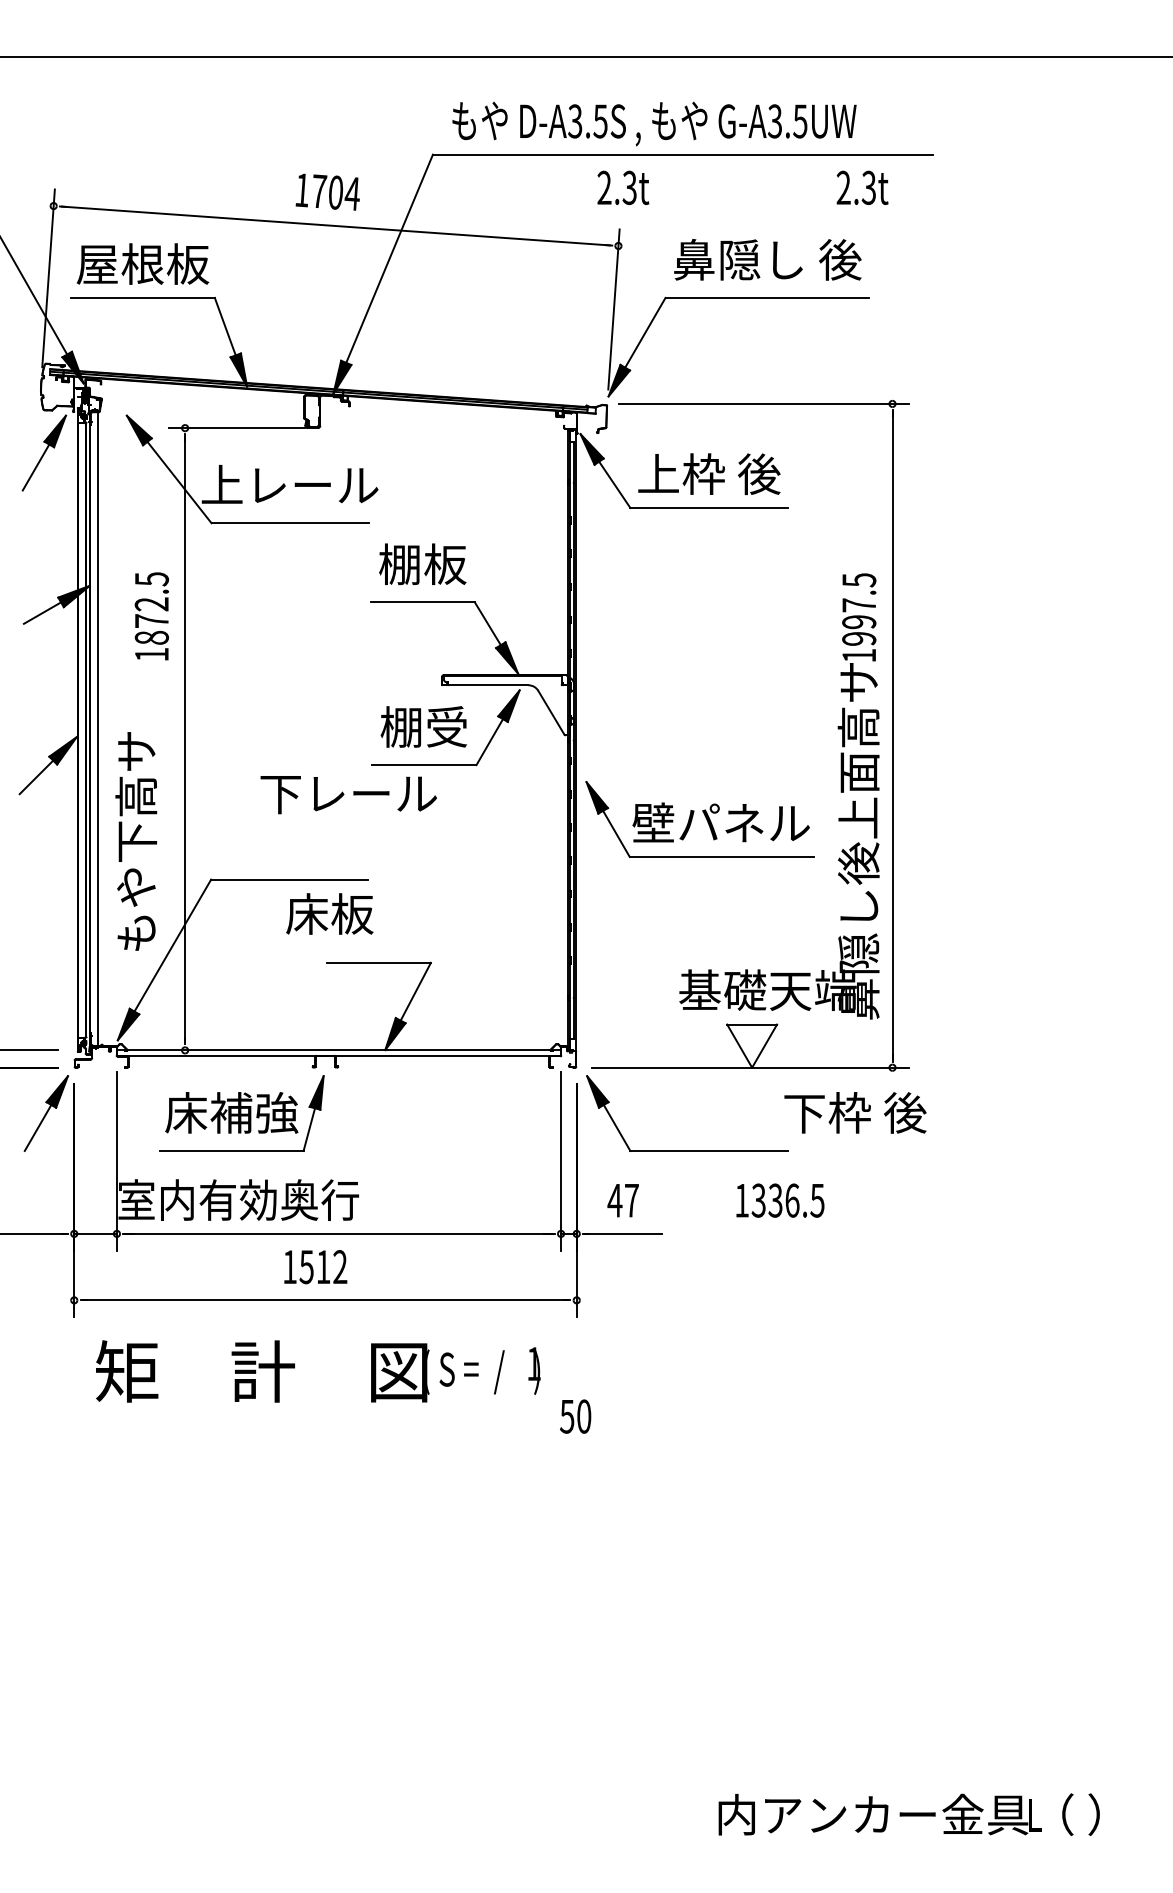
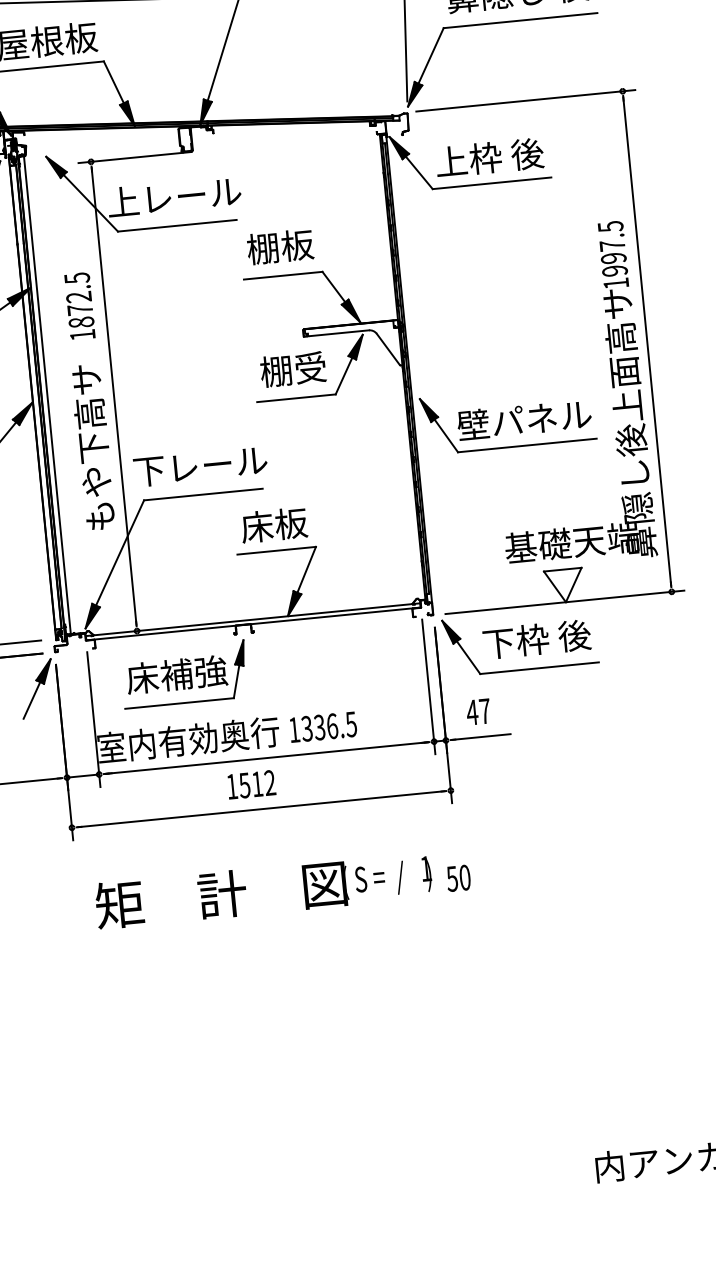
text: (348, 795) -> (200, 467), moved
text: (136, 841) -> (93, 447), moved
text: (329, 913) -> (273, 524), moved
text: (855, 1112) -> (537, 639), moved
text: (780, 1200) -> (323, 727), moved
text: (318, 1371) -> (264, 890), moved

